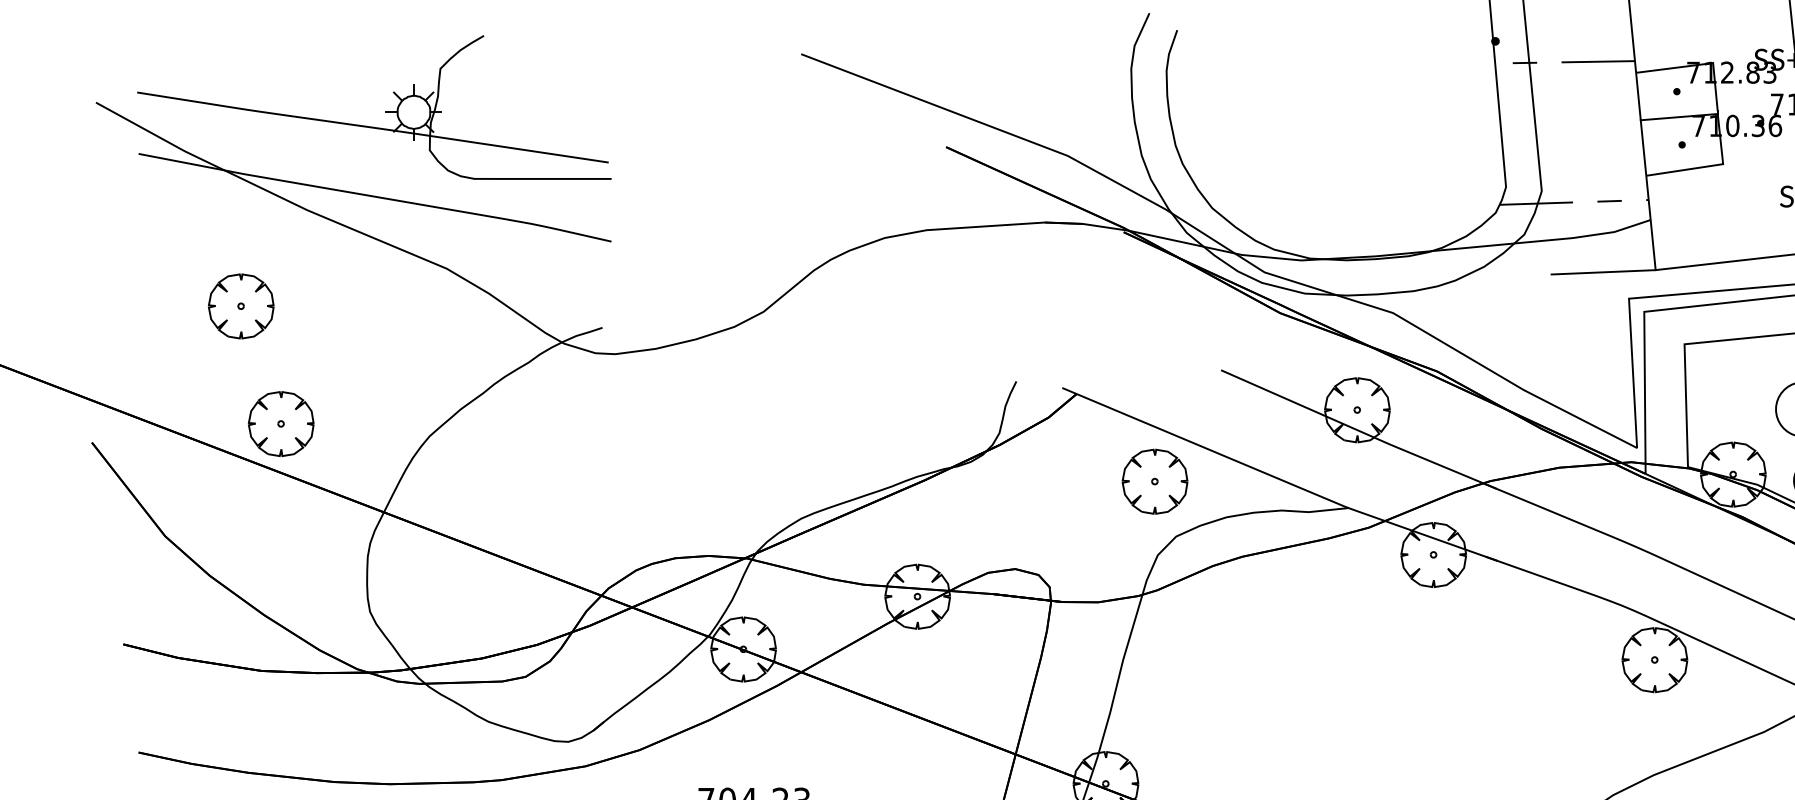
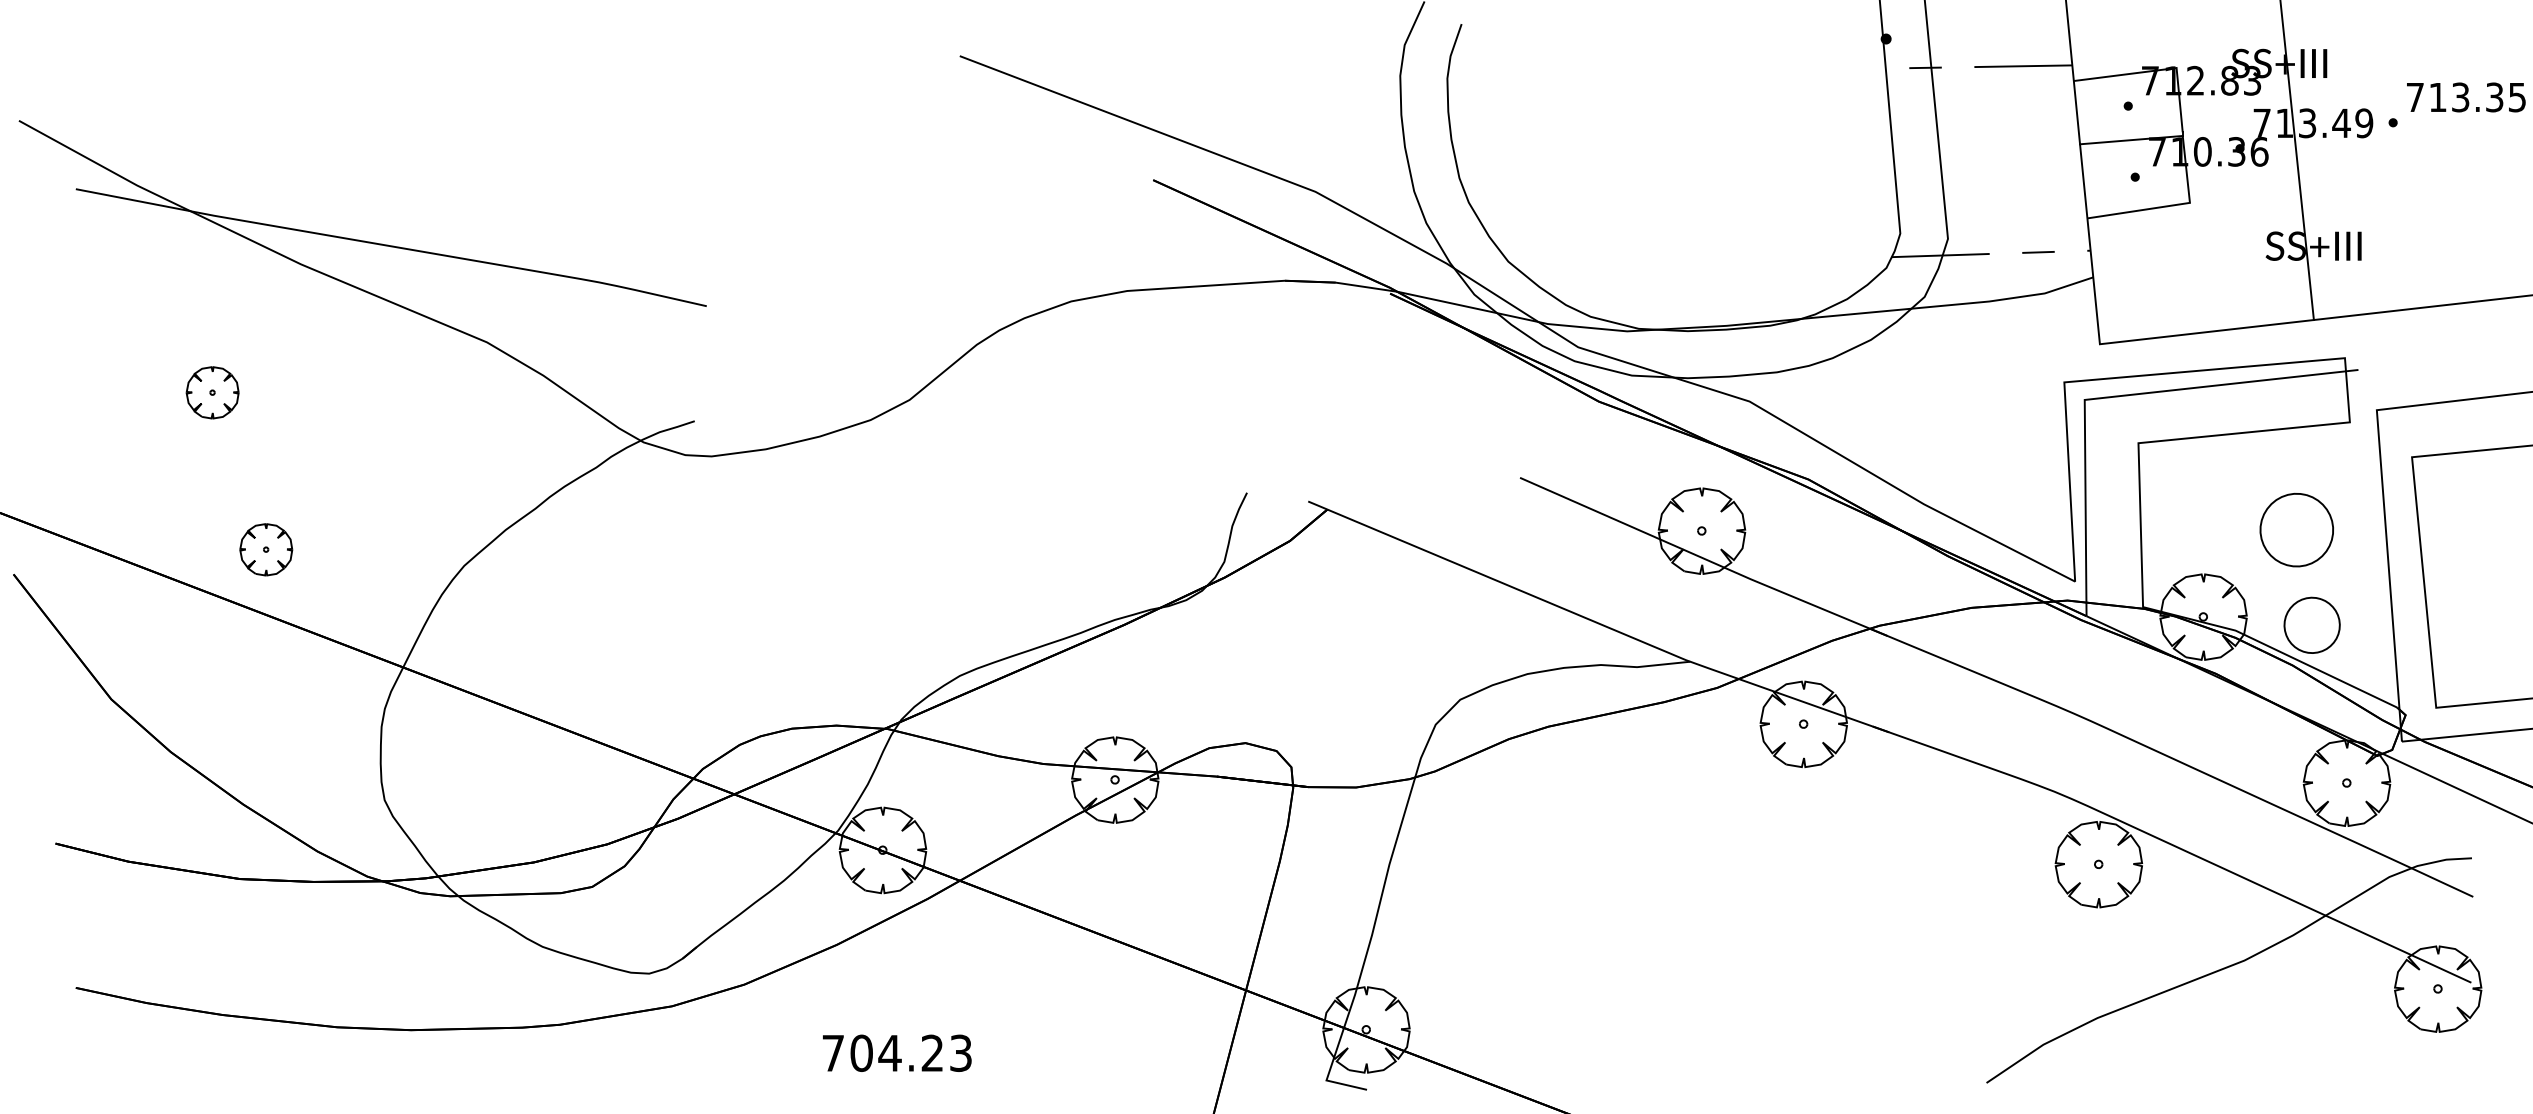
part: (385, 112) -> (405, 133), removed
line: (1603, 272) -> (2030, 347), removed
part: (241, 306) -> (212, 392), size x0.6
part: (281, 423) -> (266, 549), size x0.6
part: (1154, 481) -> (1431, 626), removed

